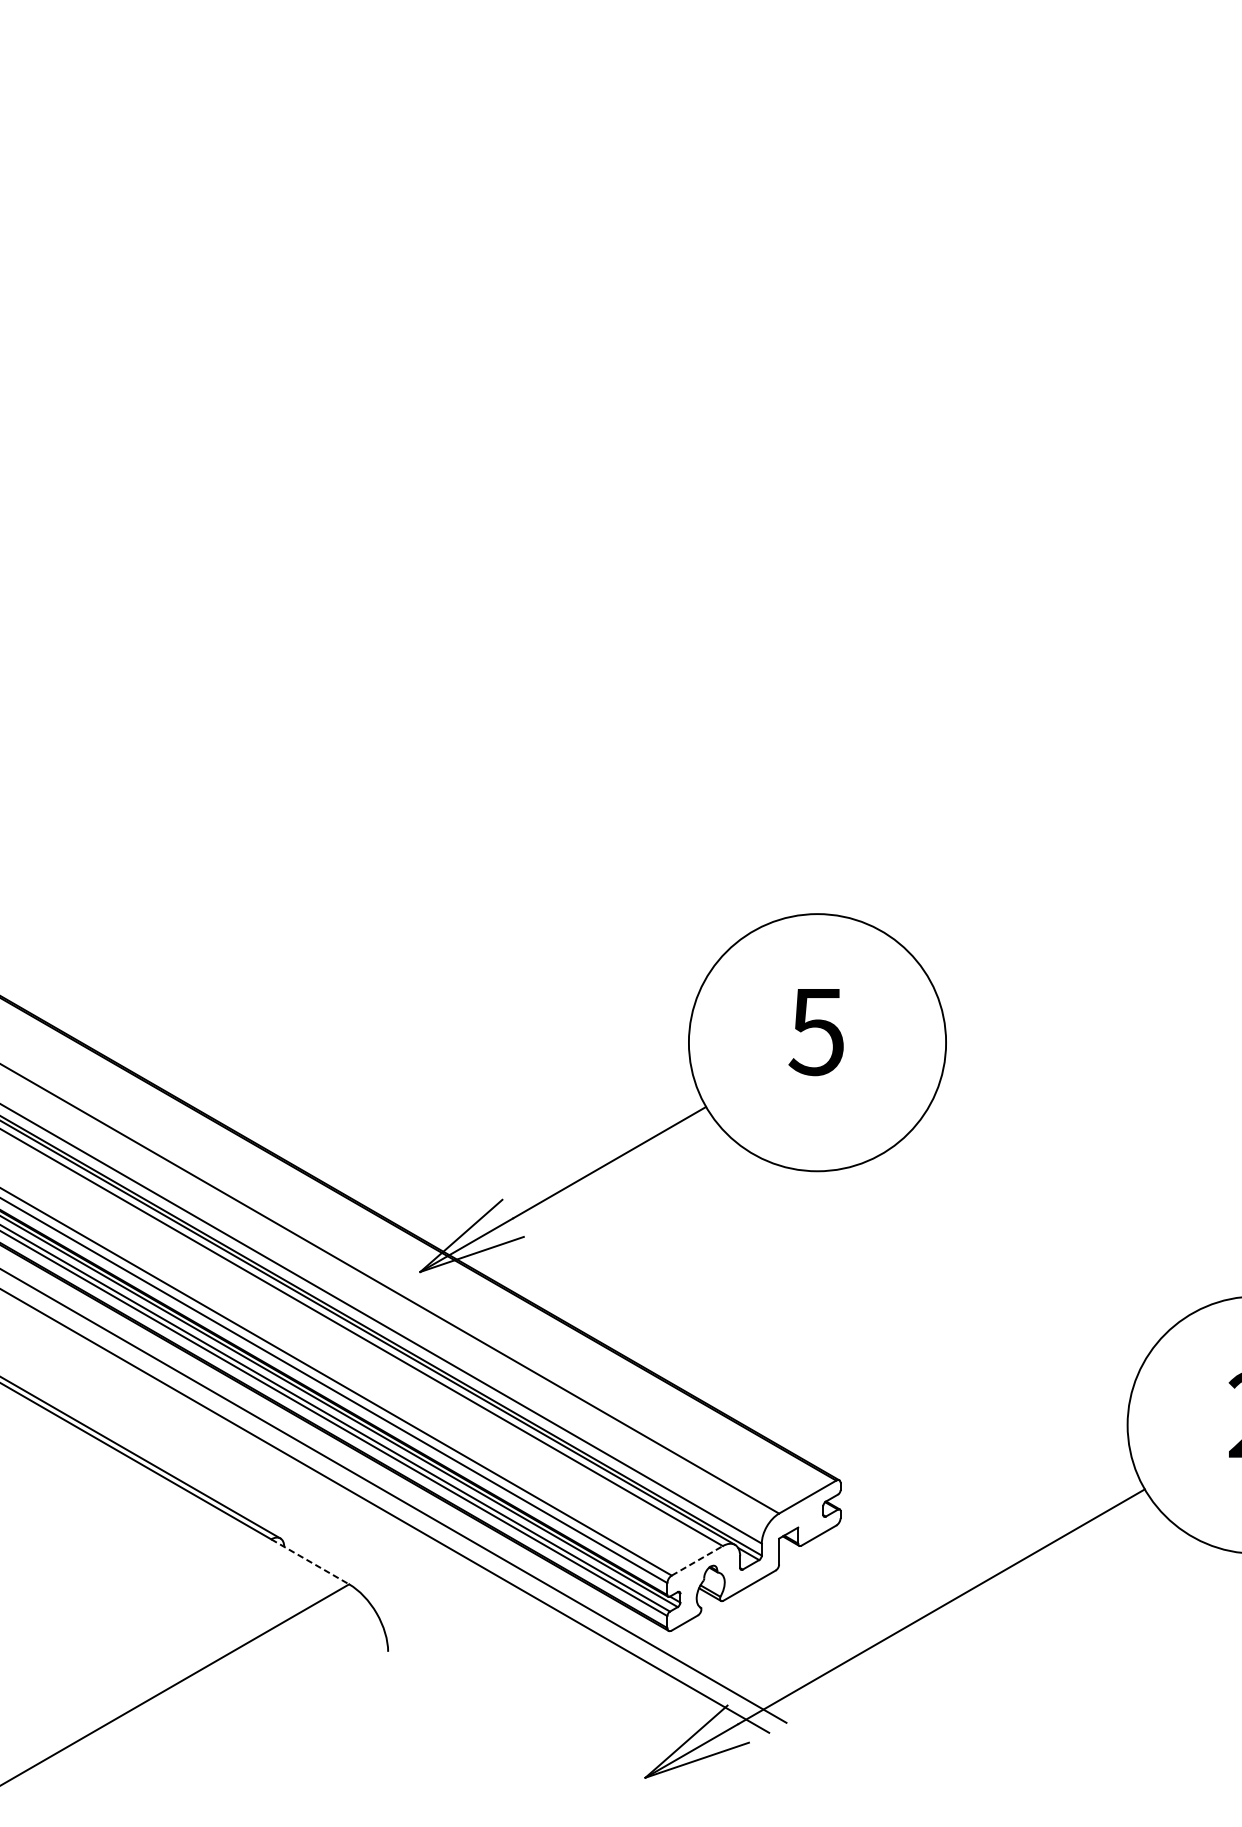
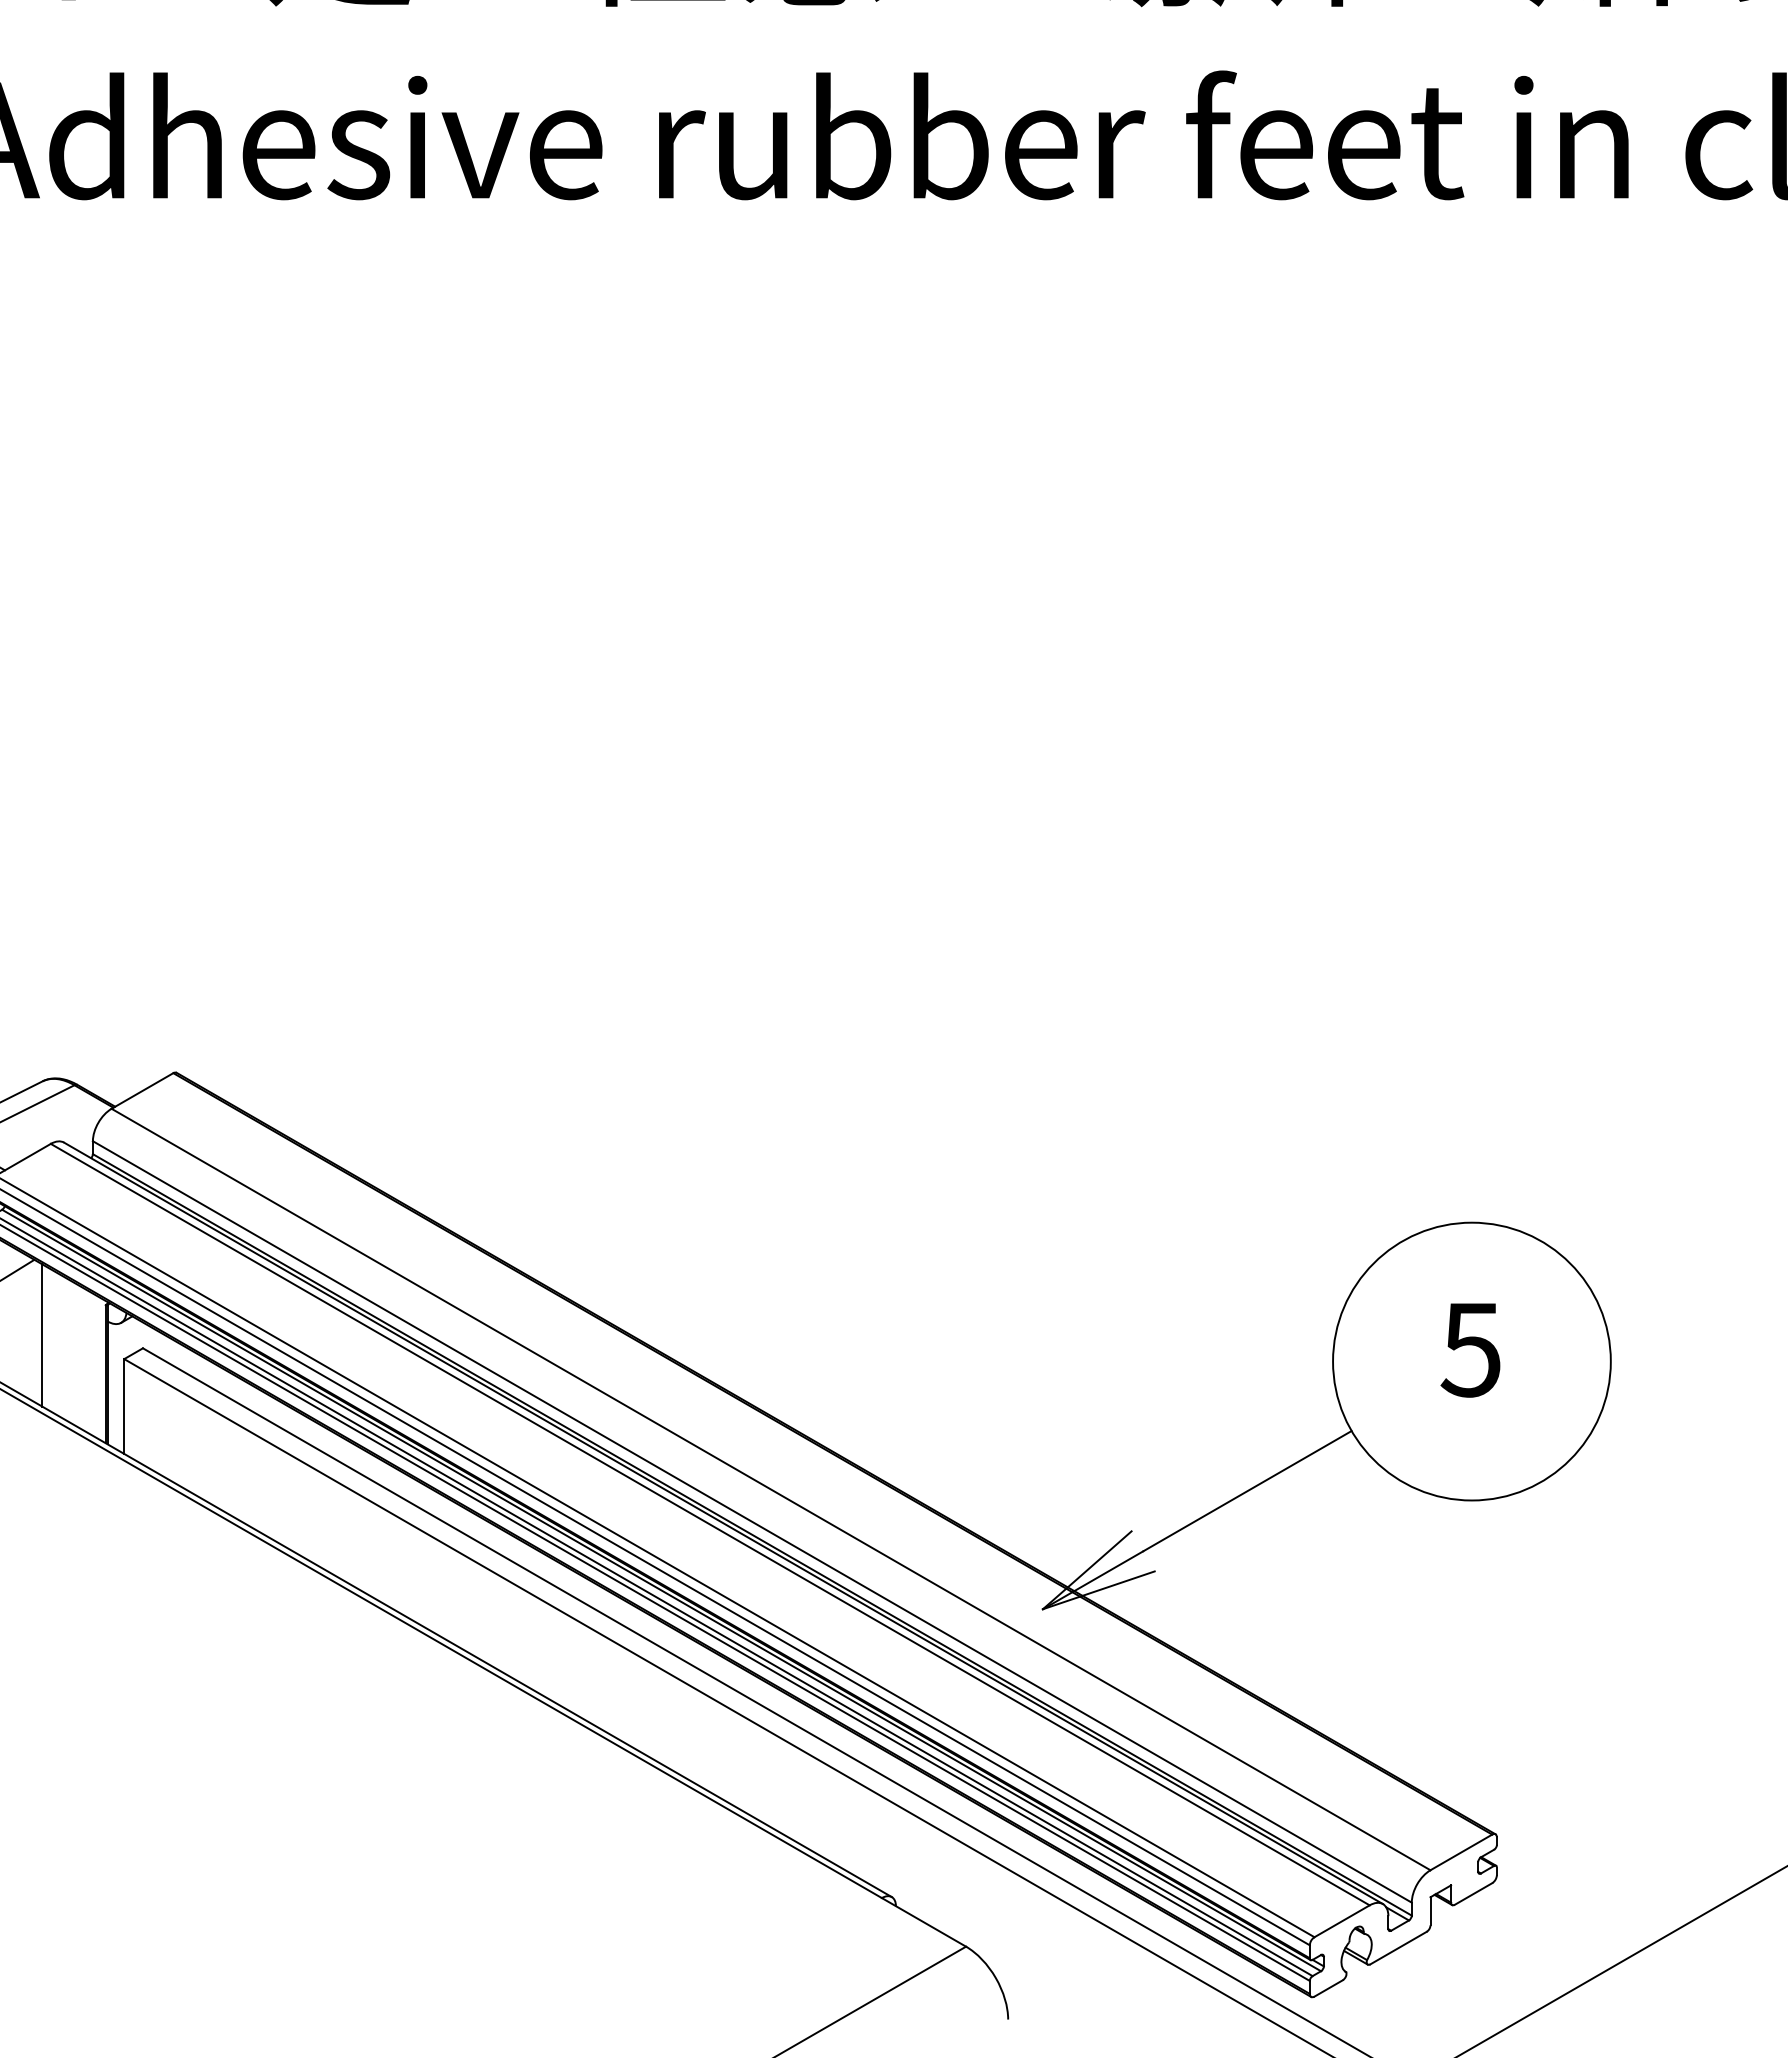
line: (309, 1561) -> (923, 1922), dashed -> solid
line: (697, 1561) -> (1342, 1921), dashed -> solid

